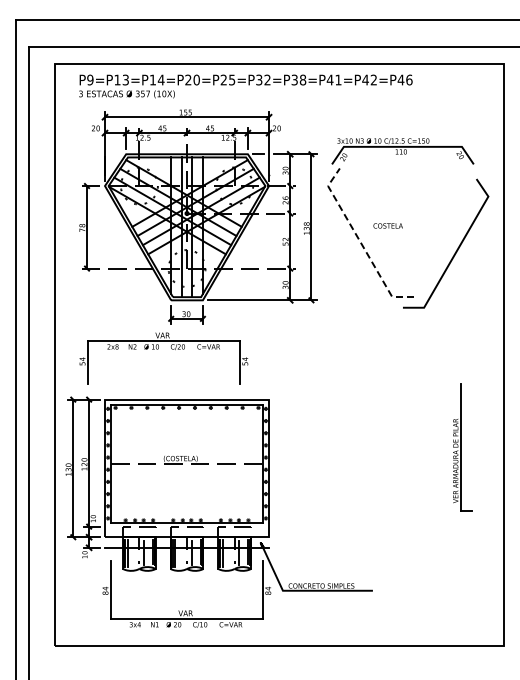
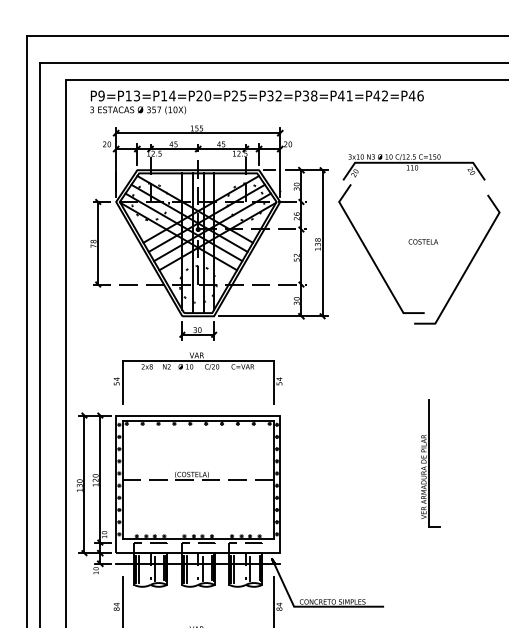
text: (387, 225) -> (422, 241), moved
line: (359, 241) -> (370, 257), dashed -> solid
part: (158, 349) -> (192, 369), moved
part: (462, 447) -> (430, 463), moved

